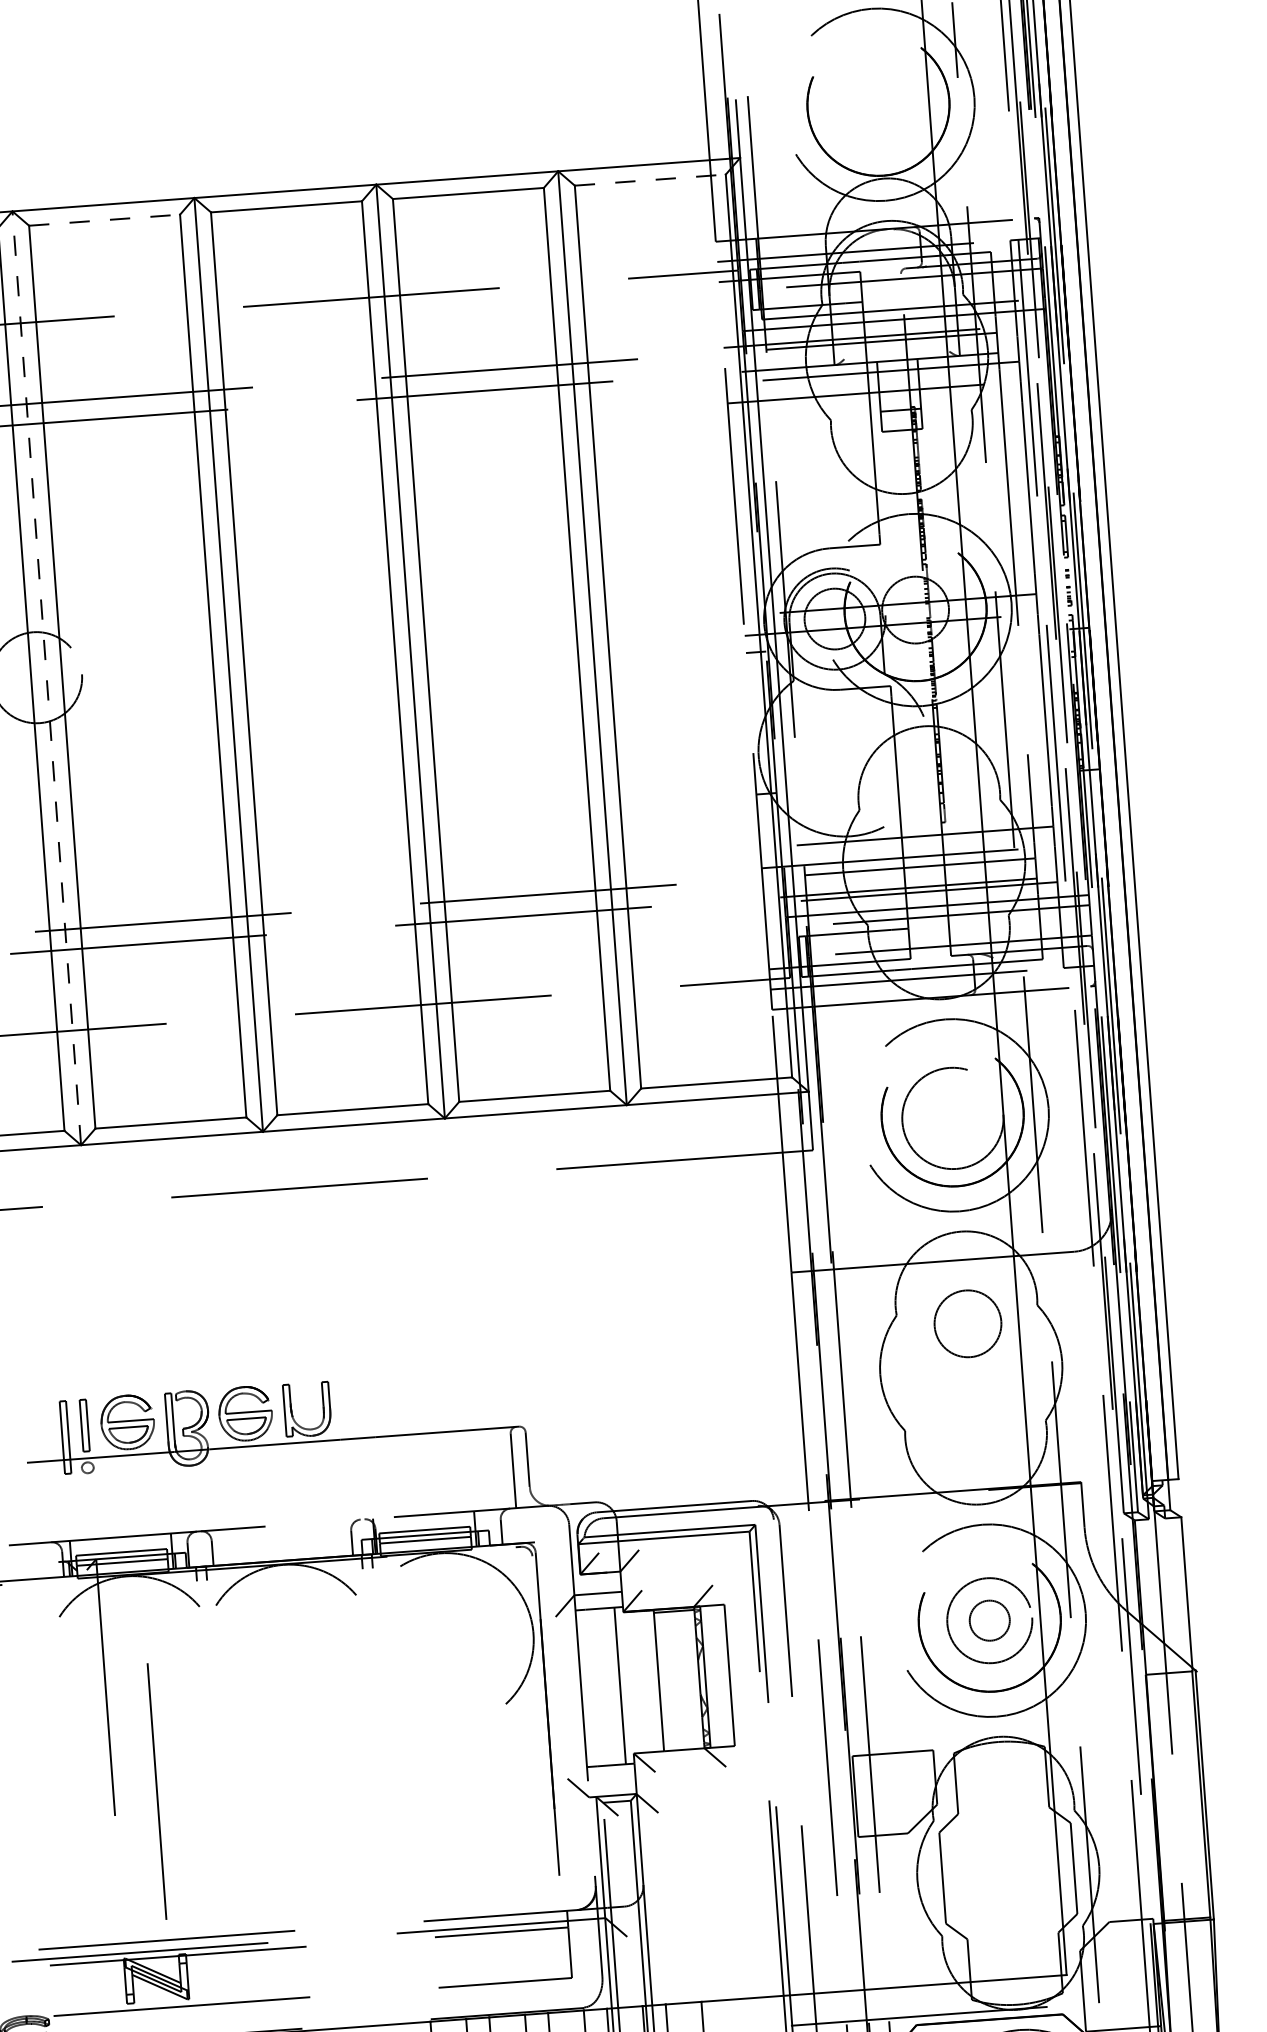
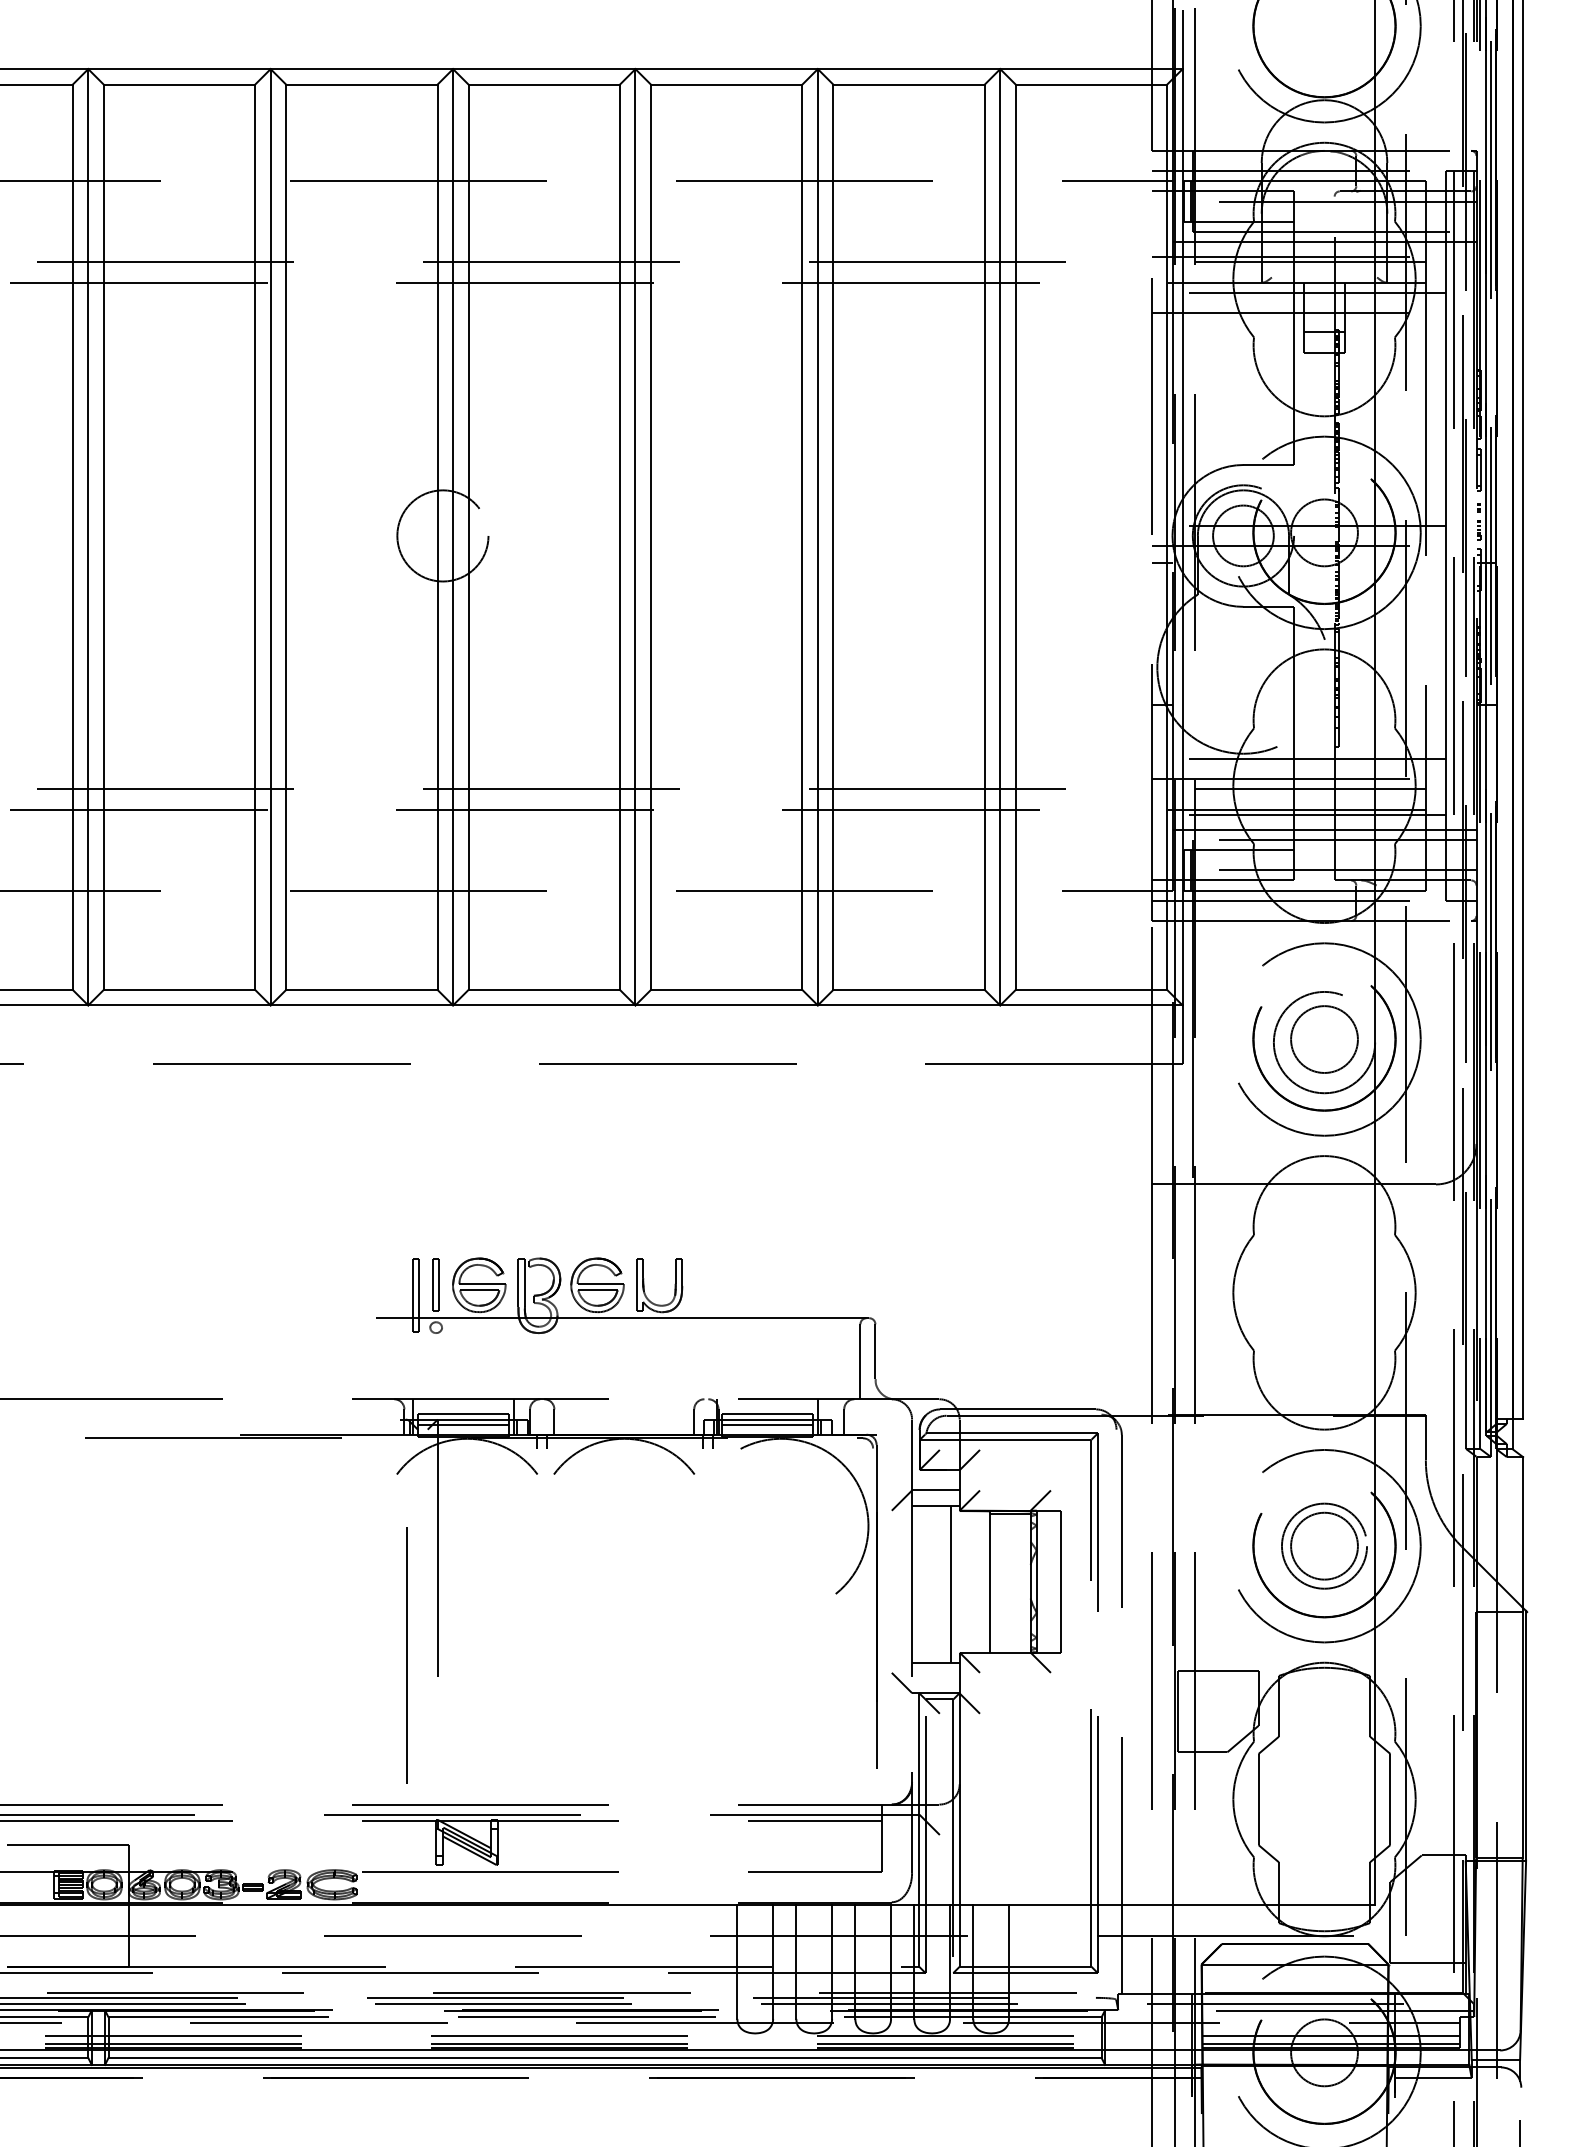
line: (650, 179) -> (1091, 84), dashed -> solid
line: (104, 220) -> (544, 84), dashed -> solid
line: (47, 677) -> (453, 536), dashed -> solid
circle: (967, 1323) -> (1324, 1039), moved
circle: (989, 1619) -> (1324, 1545), size x1.67
line: (156, 1791) -> (406, 1655), moved

